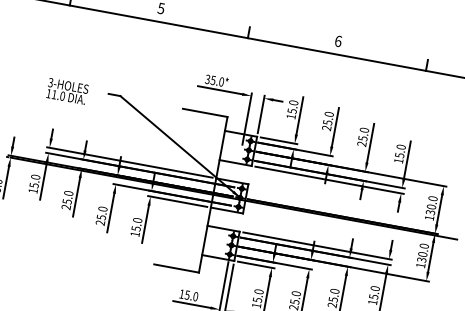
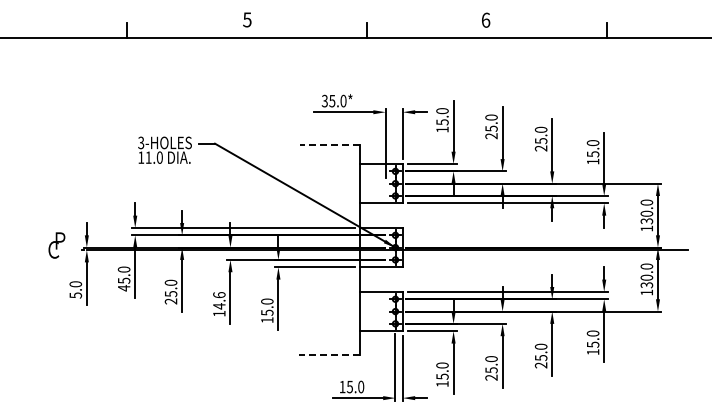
text: (67, 90) -> (164, 149), moved
line: (205, 113) -> (329, 145), solid -> dashed
text: (33, 191) -> (124, 288), 15.0 -> 45.0
text: (101, 216) -> (219, 304), 25.0 -> 14.6
line: (175, 268) -> (328, 354), solid -> dashed

